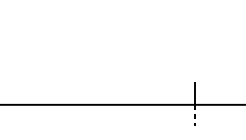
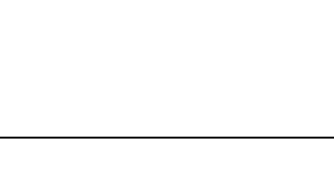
line: (195, 104) -> (291, 137), removed

